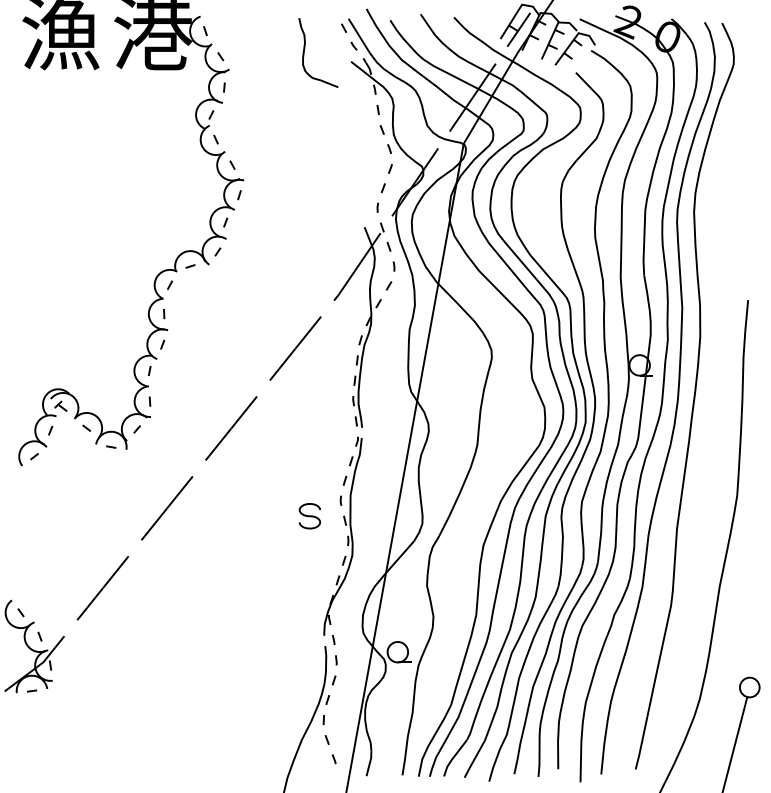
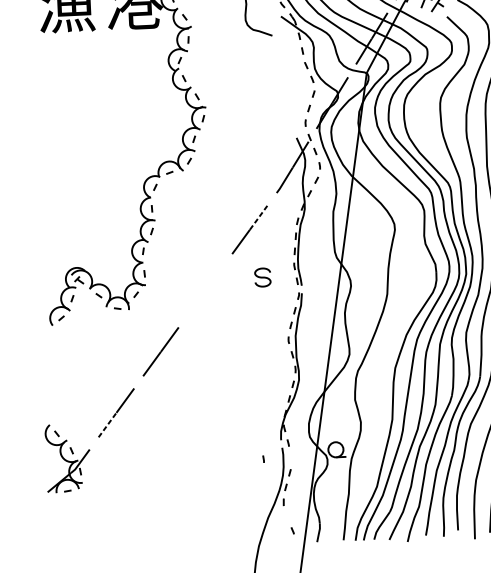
line: (308, 332) -> (258, 217), solid -> dashed
line: (231, 428) -> (205, 290), removed
part: (309, 516) -> (262, 277), moved
line: (90, 603) -> (107, 424), solid -> dashed
line: (336, 660) -> (263, 459), moved
line: (326, 739) -> (286, 516), removed

